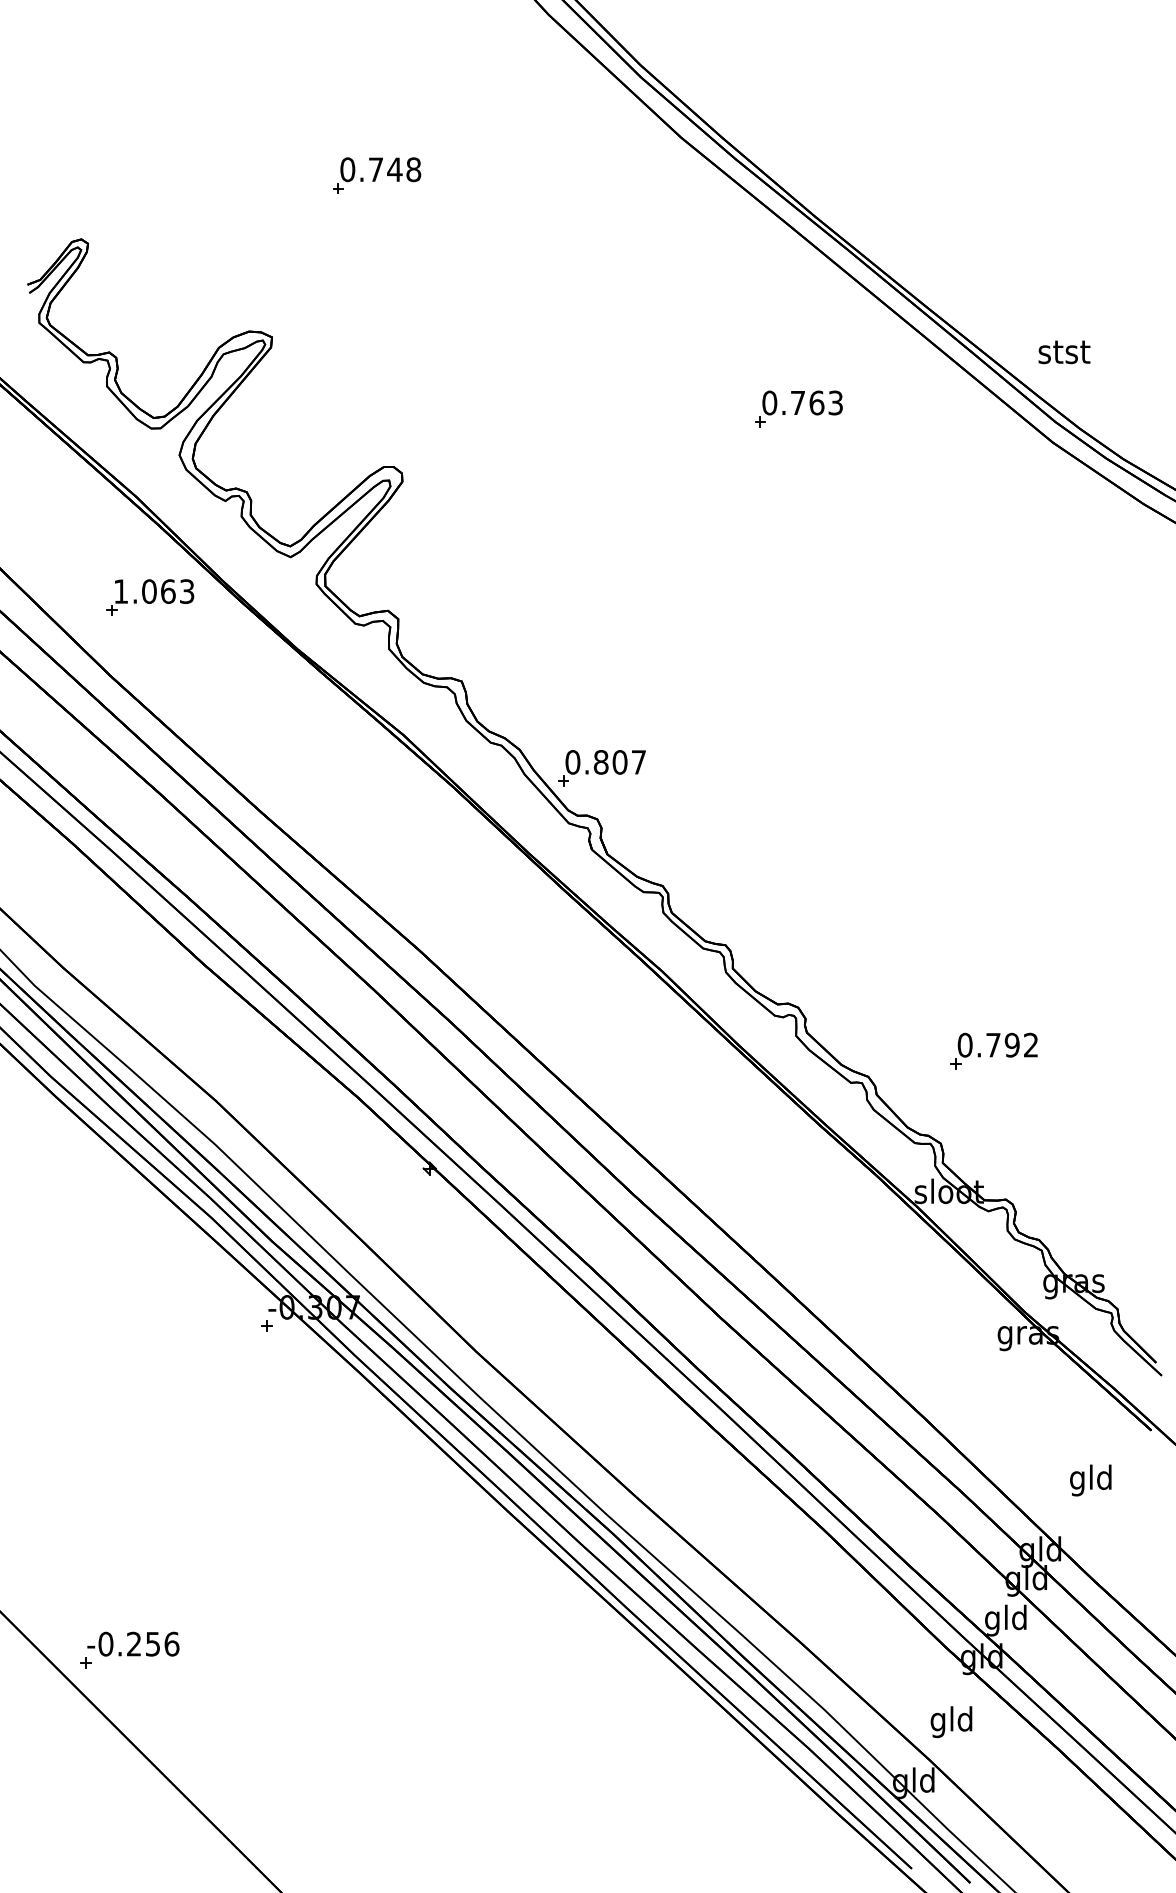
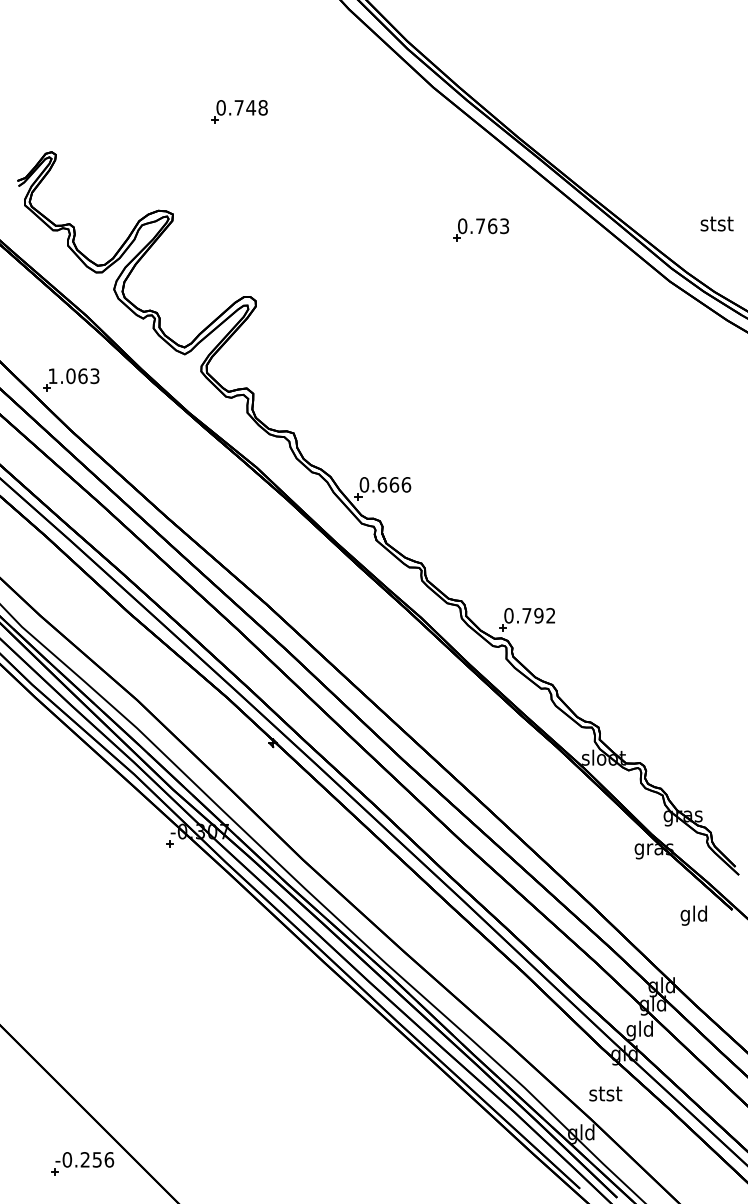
text: (1063, 351) -> (716, 223), moved
part: (799, 408) -> (481, 229), moved
part: (150, 596) -> (71, 379), moved
text: (620, 761) -> (394, 484), 0.807 -> 0.666
part: (992, 1051) -> (526, 619), moved
text: (1090, 1480) -> (693, 915), moved
part: (129, 1649) -> (82, 1163), moved
text: (951, 1722) -> (605, 1095), gld -> stst

